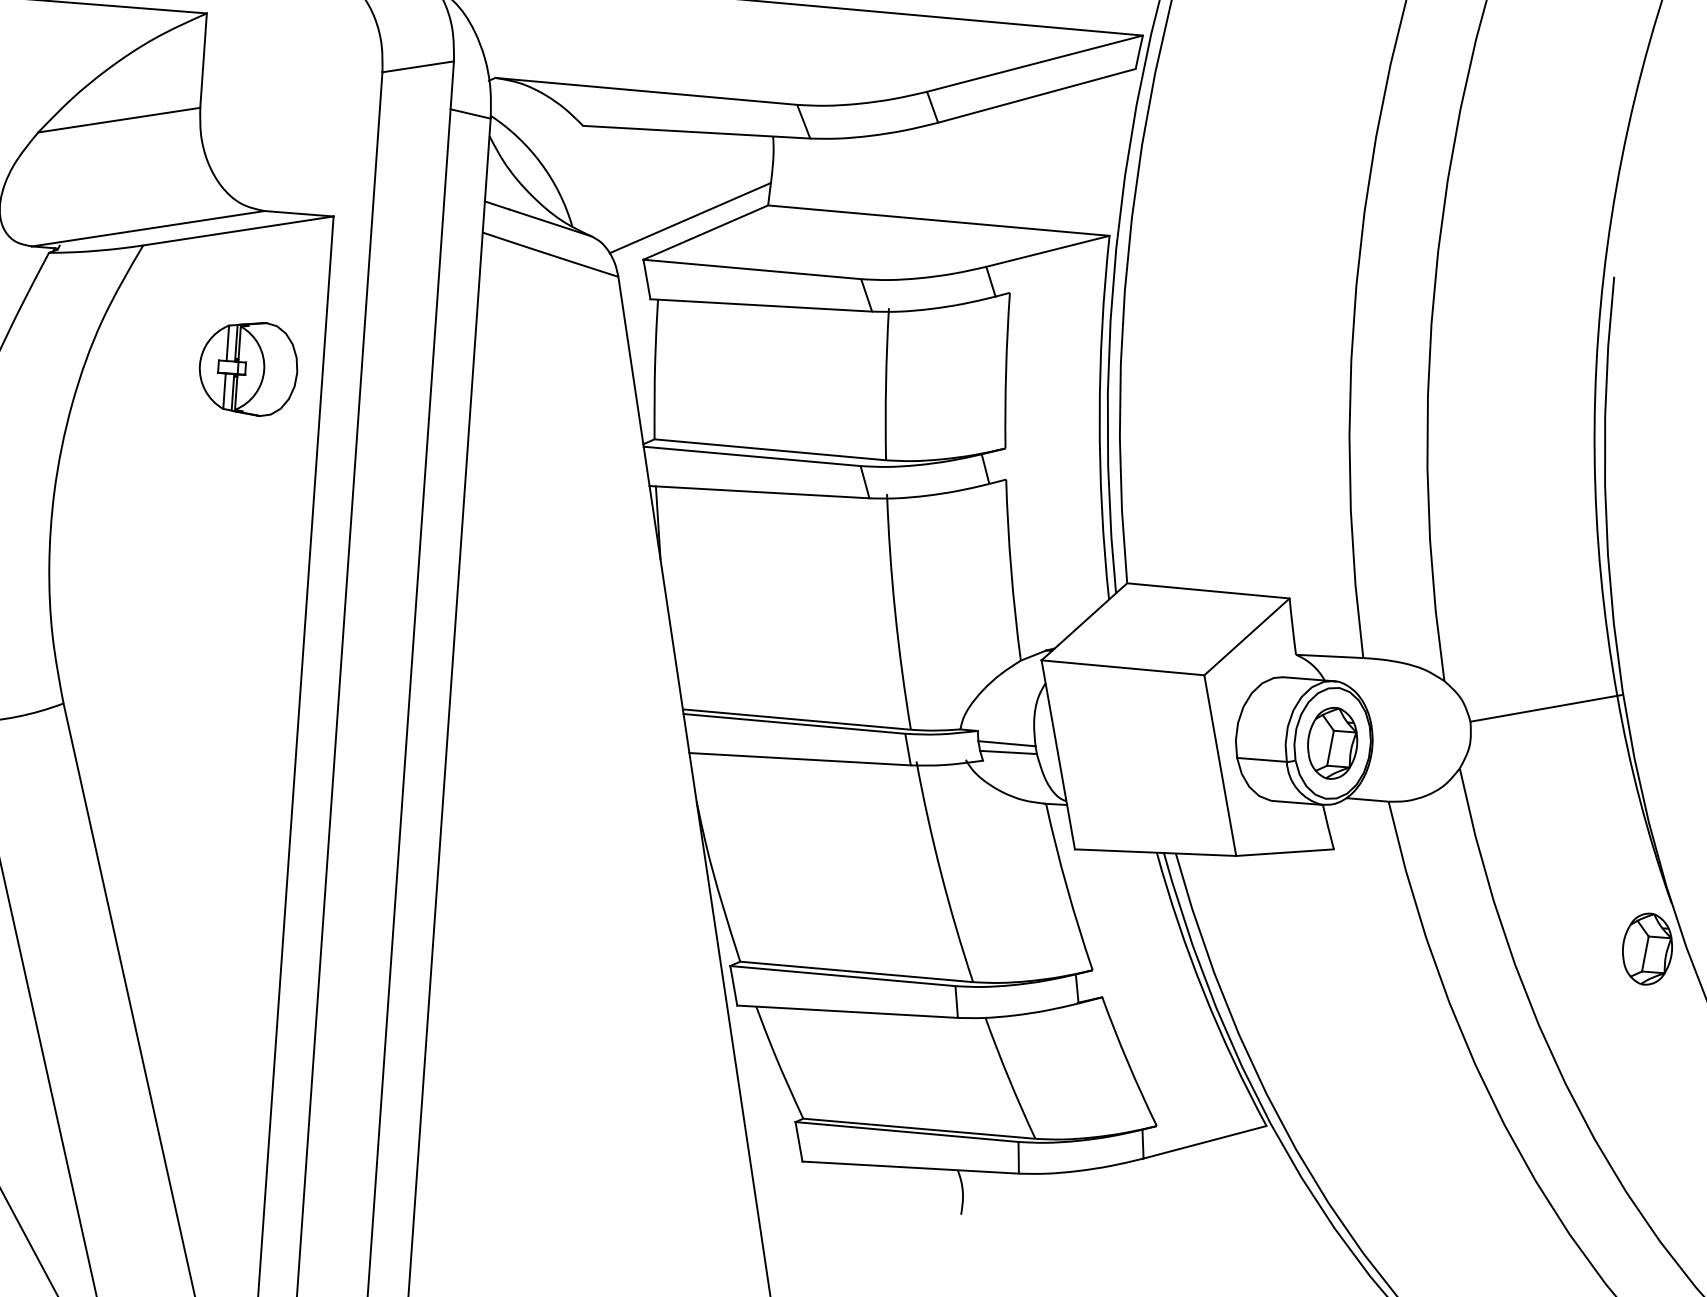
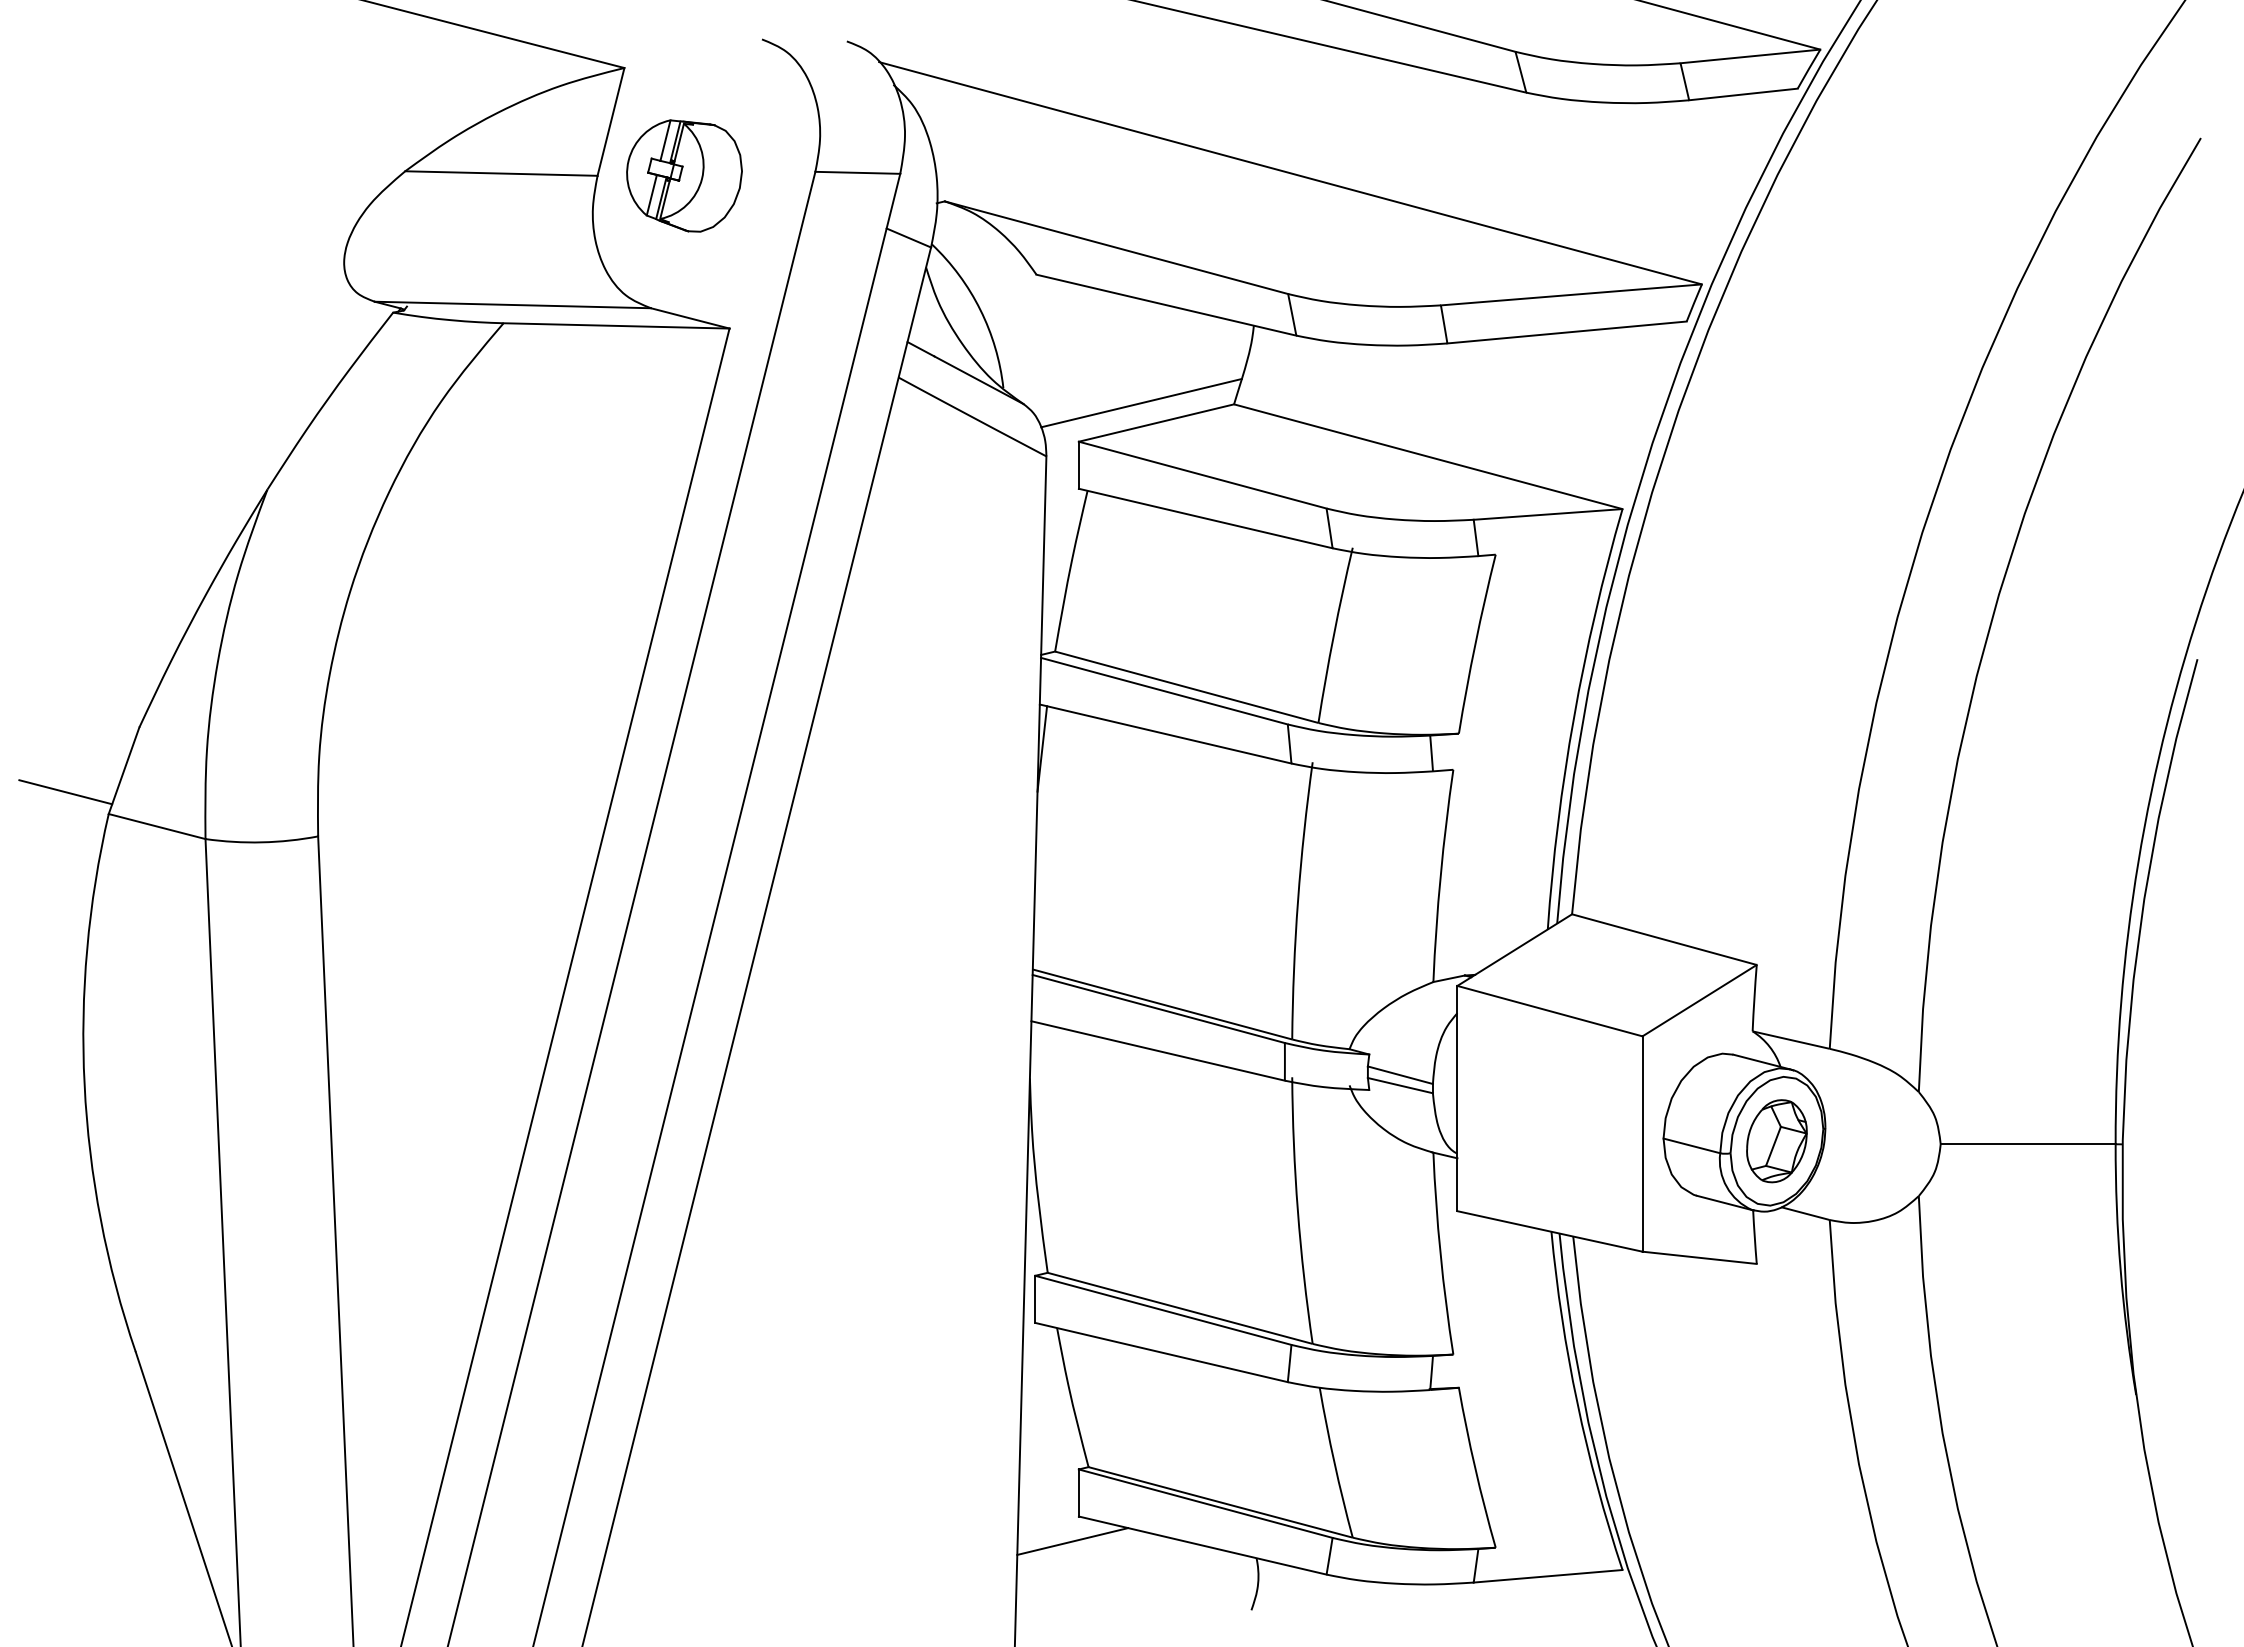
part: (248, 369) -> (684, 175), moved
part: (1647, 949) -> (2098, 1443), removed
line: (800, 1183) -> (1072, 1541), added

